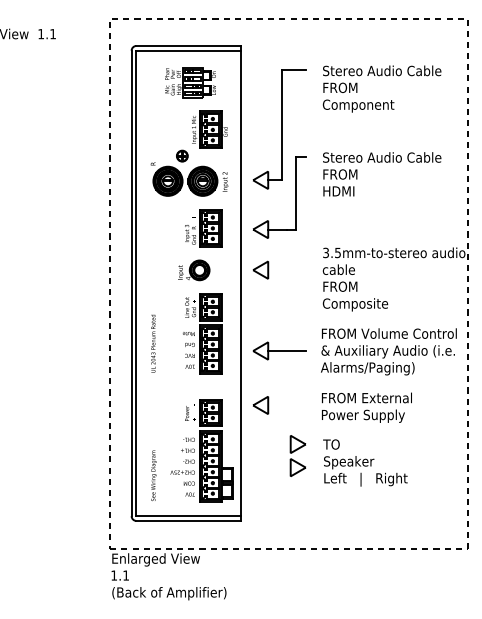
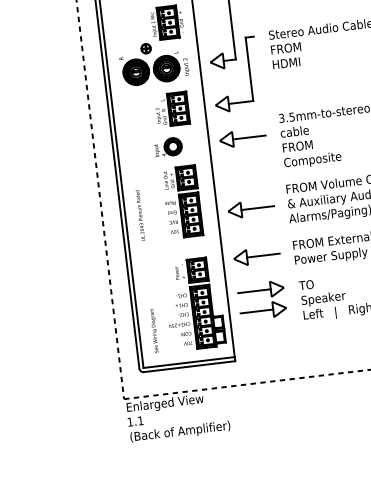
line: (286, 270) -> (249, 137), added
line: (286, 405) -> (263, 255), added
line: (271, 444) -> (254, 291), added
line: (271, 467) -> (256, 311), added

